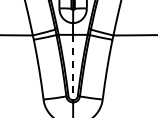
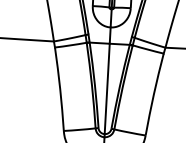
line: (73, 67) -> (107, 88), dashed -> solid

